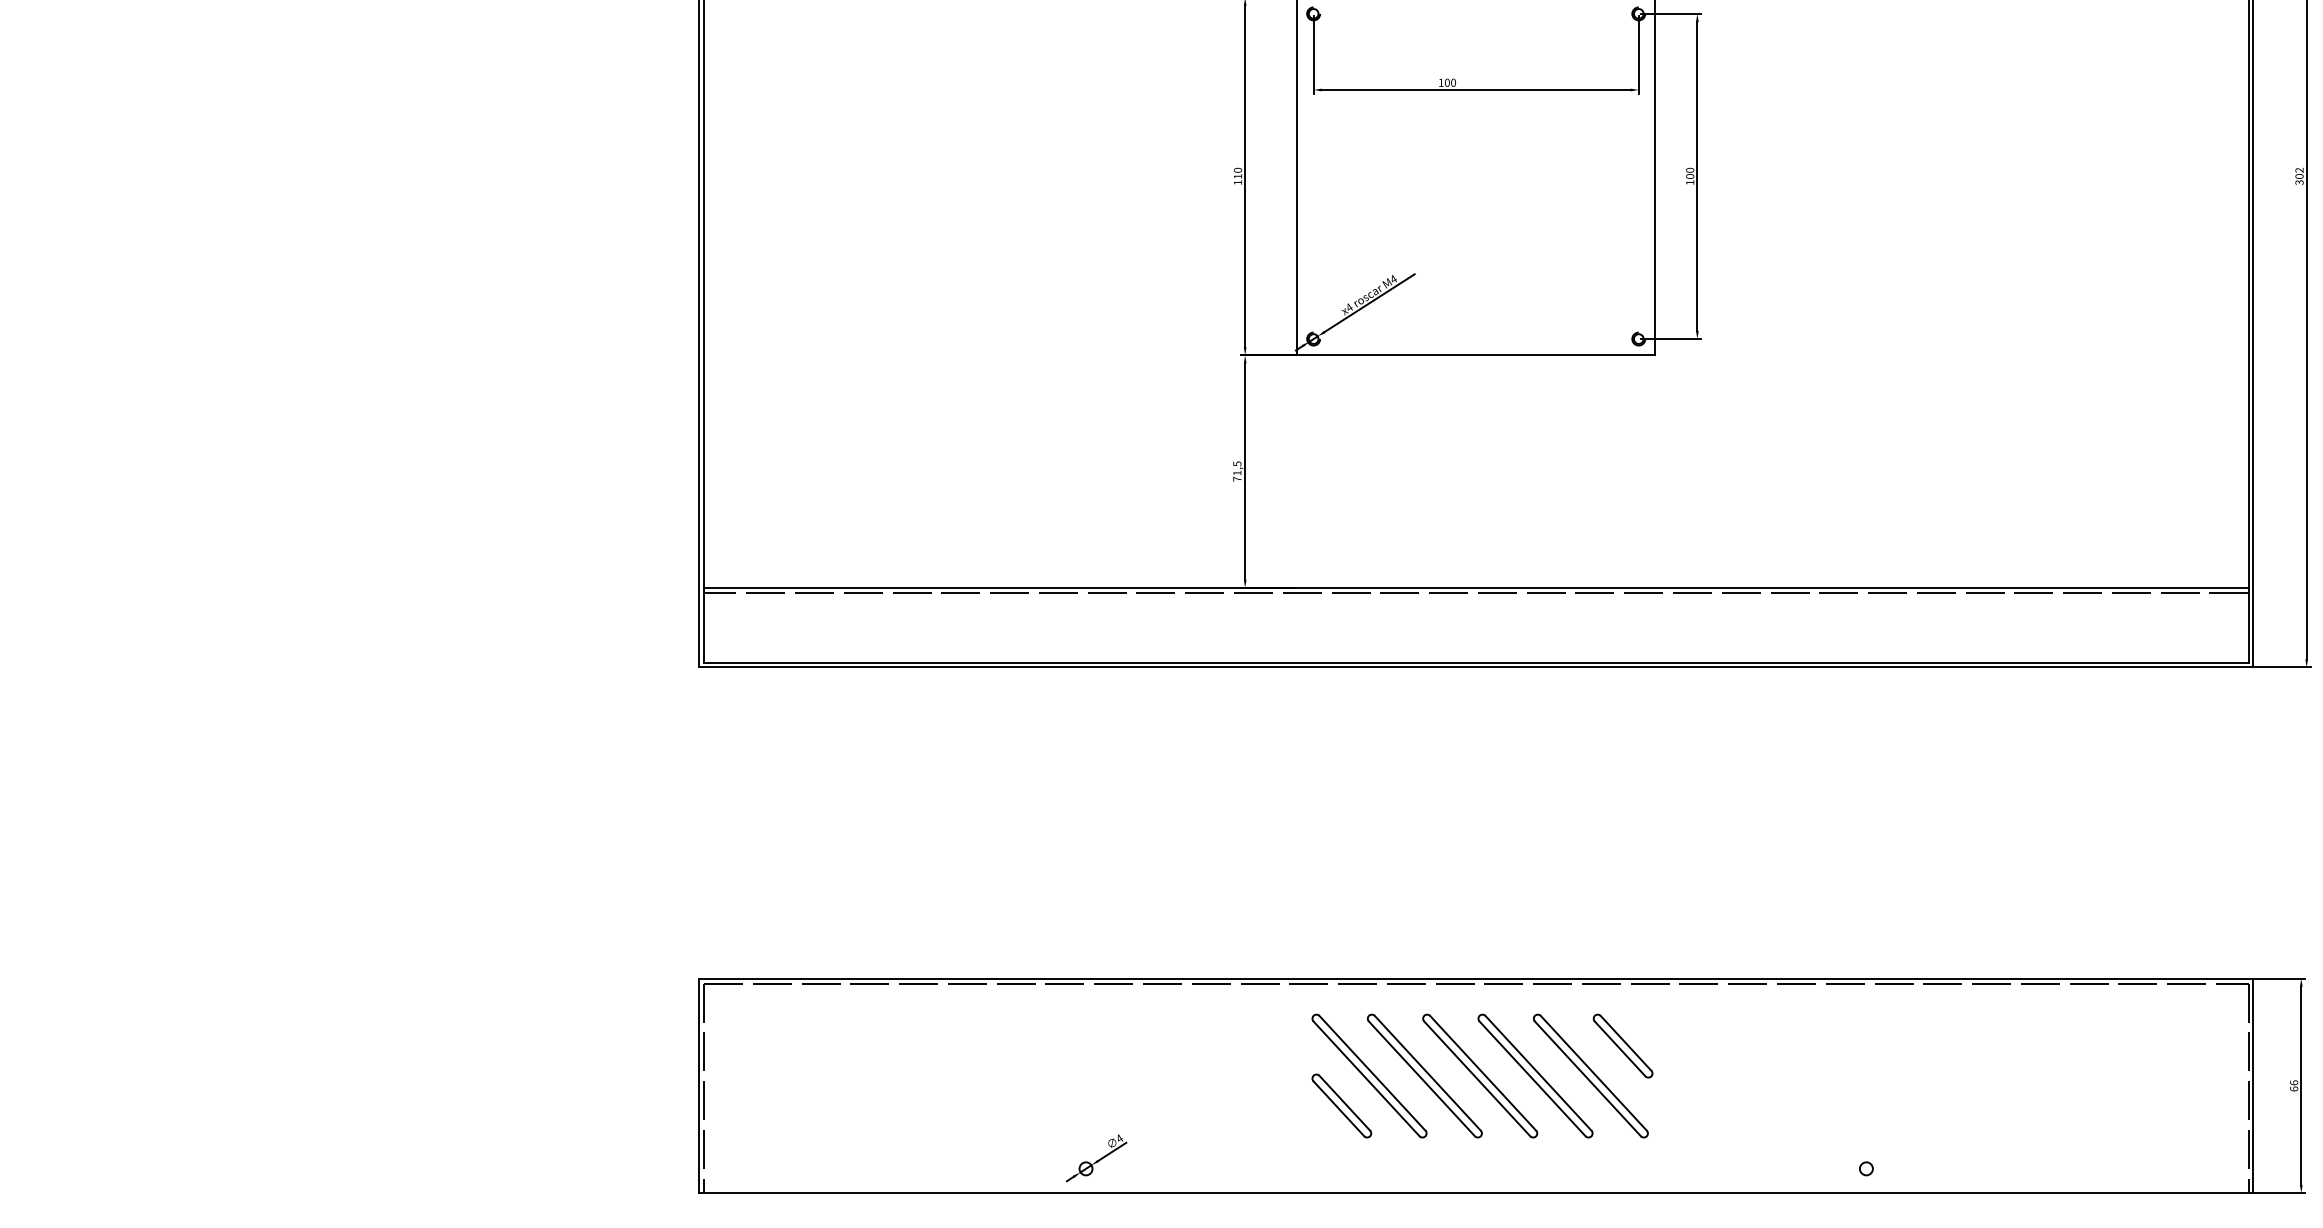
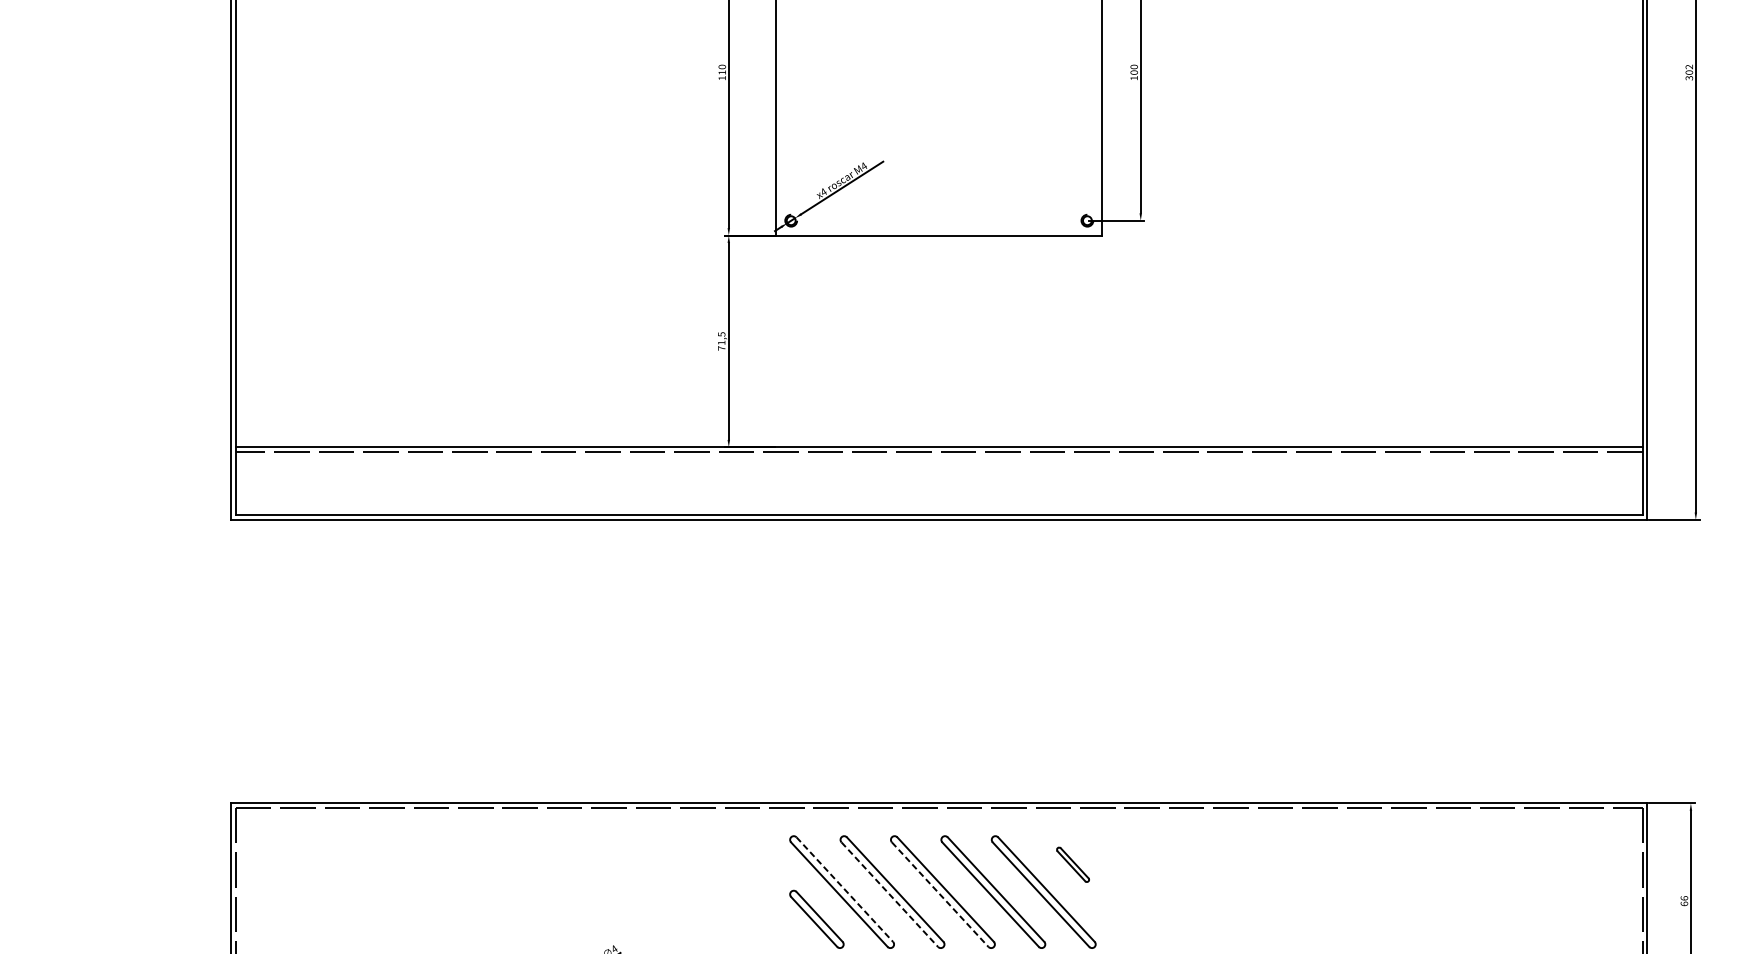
part: (1622, 1045) -> (1072, 864), size x0.6
line: (1372, 1073) -> (844, 889), solid -> dashed
line: (1422, 1079) -> (890, 895), solid -> dashed
line: (1477, 1079) -> (940, 895), solid -> dashed

